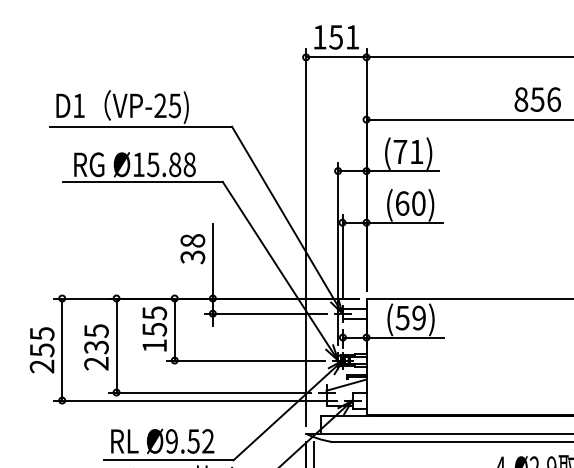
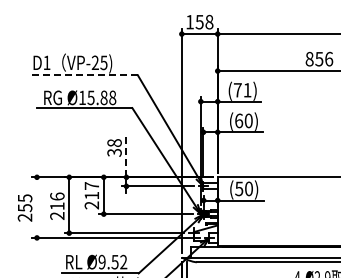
text: (352, 36) -> (209, 21), 151 -> 158
line: (140, 127) -> (83, 75), solid -> dashed
line: (212, 260) -> (126, 154), solid -> dashed
text: (418, 317) -> (248, 188), (59) -> (50)
text: (153, 329) -> (91, 195), 155 -> 217
text: (96, 339) -> (57, 201), 235 -> 216
line: (63, 349) -> (37, 207), removed

